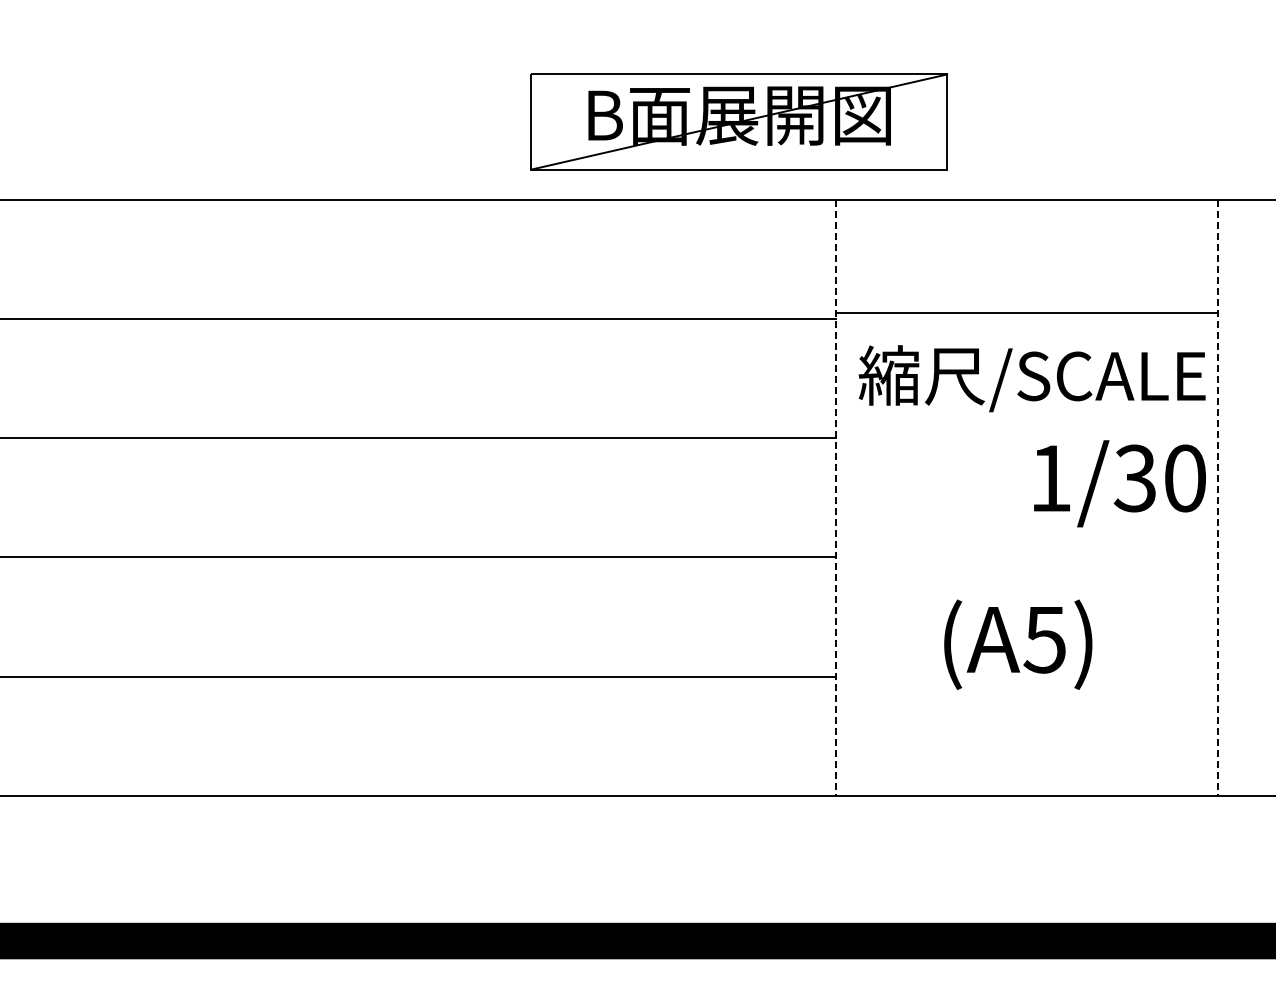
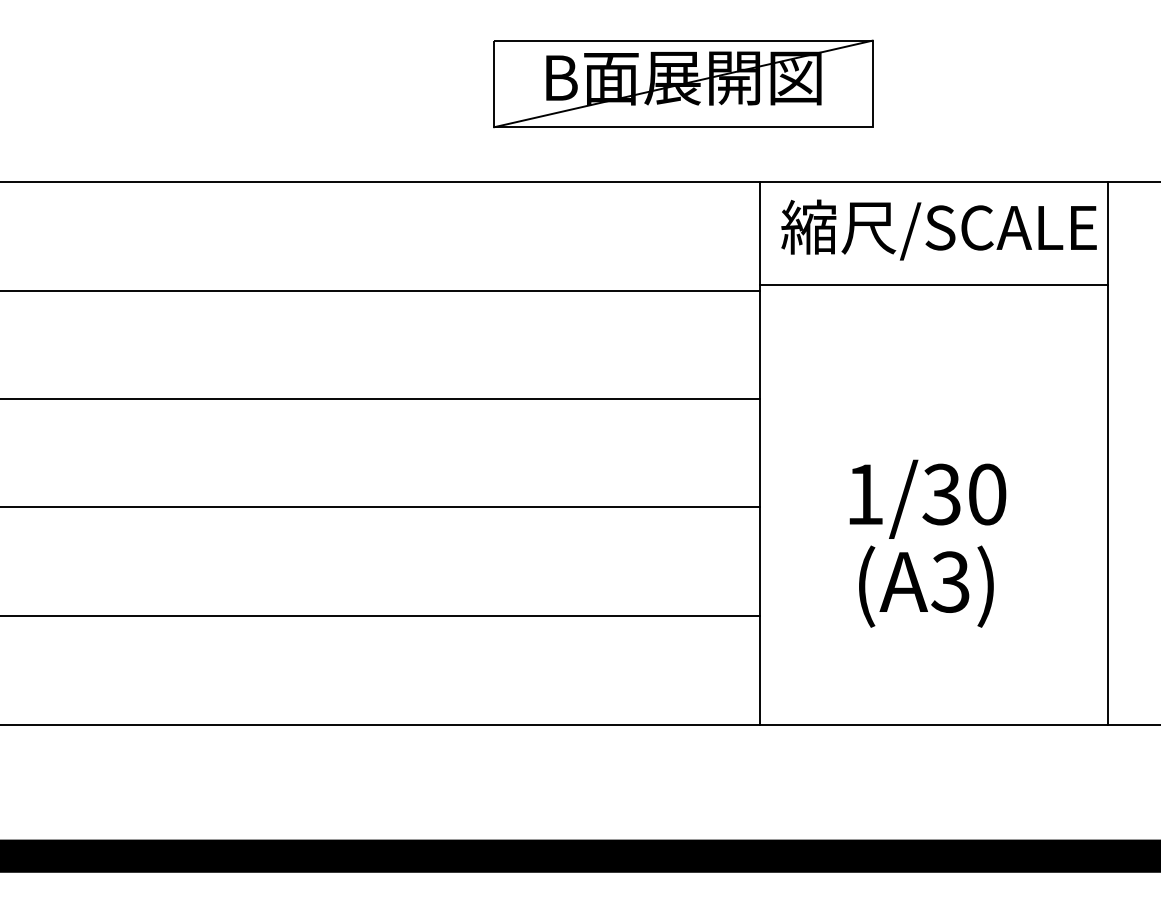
part: (738, 121) -> (682, 83), moved
text: (1031, 378) -> (938, 229), moved
text: (1119, 483) -> (927, 499), moved
line: (835, 498) -> (760, 453), dashed -> solid
line: (1217, 498) -> (1107, 453), dashed -> solid
text: (1044, 639) -> (950, 581), (A5) -> (A3)

